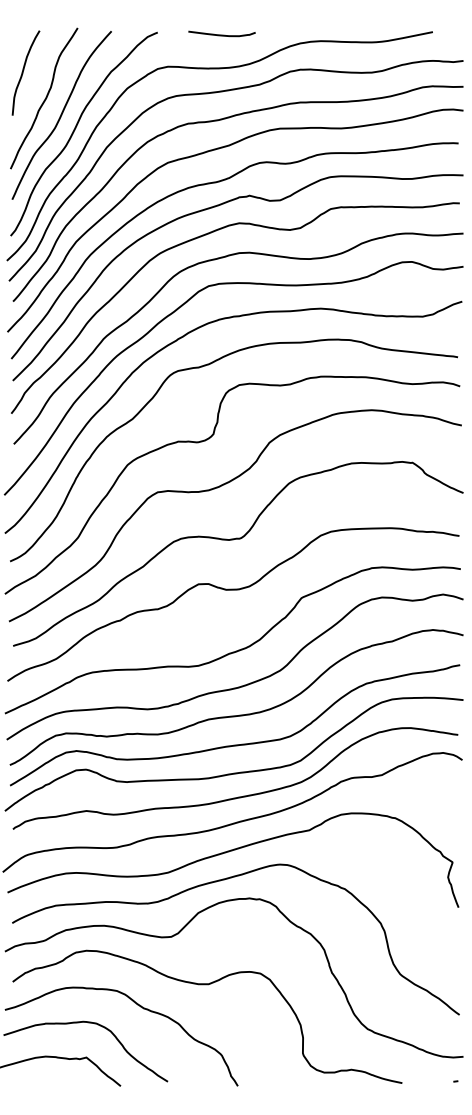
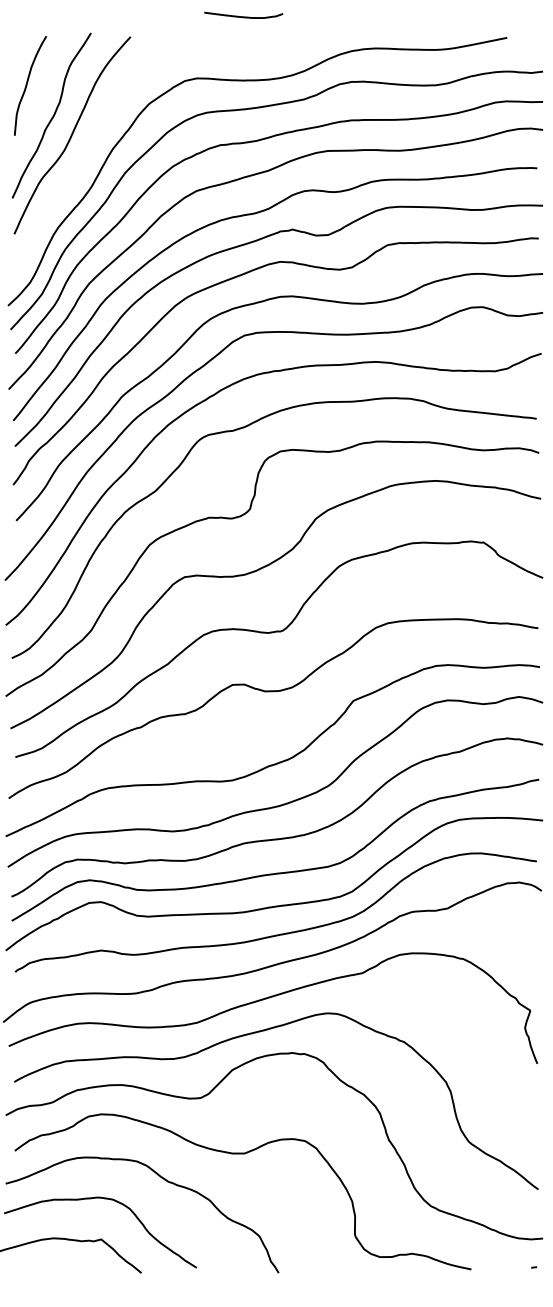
curve: (221, 34) -> (243, 16), moved
curve: (75, 130) -> (88, 153), removed

